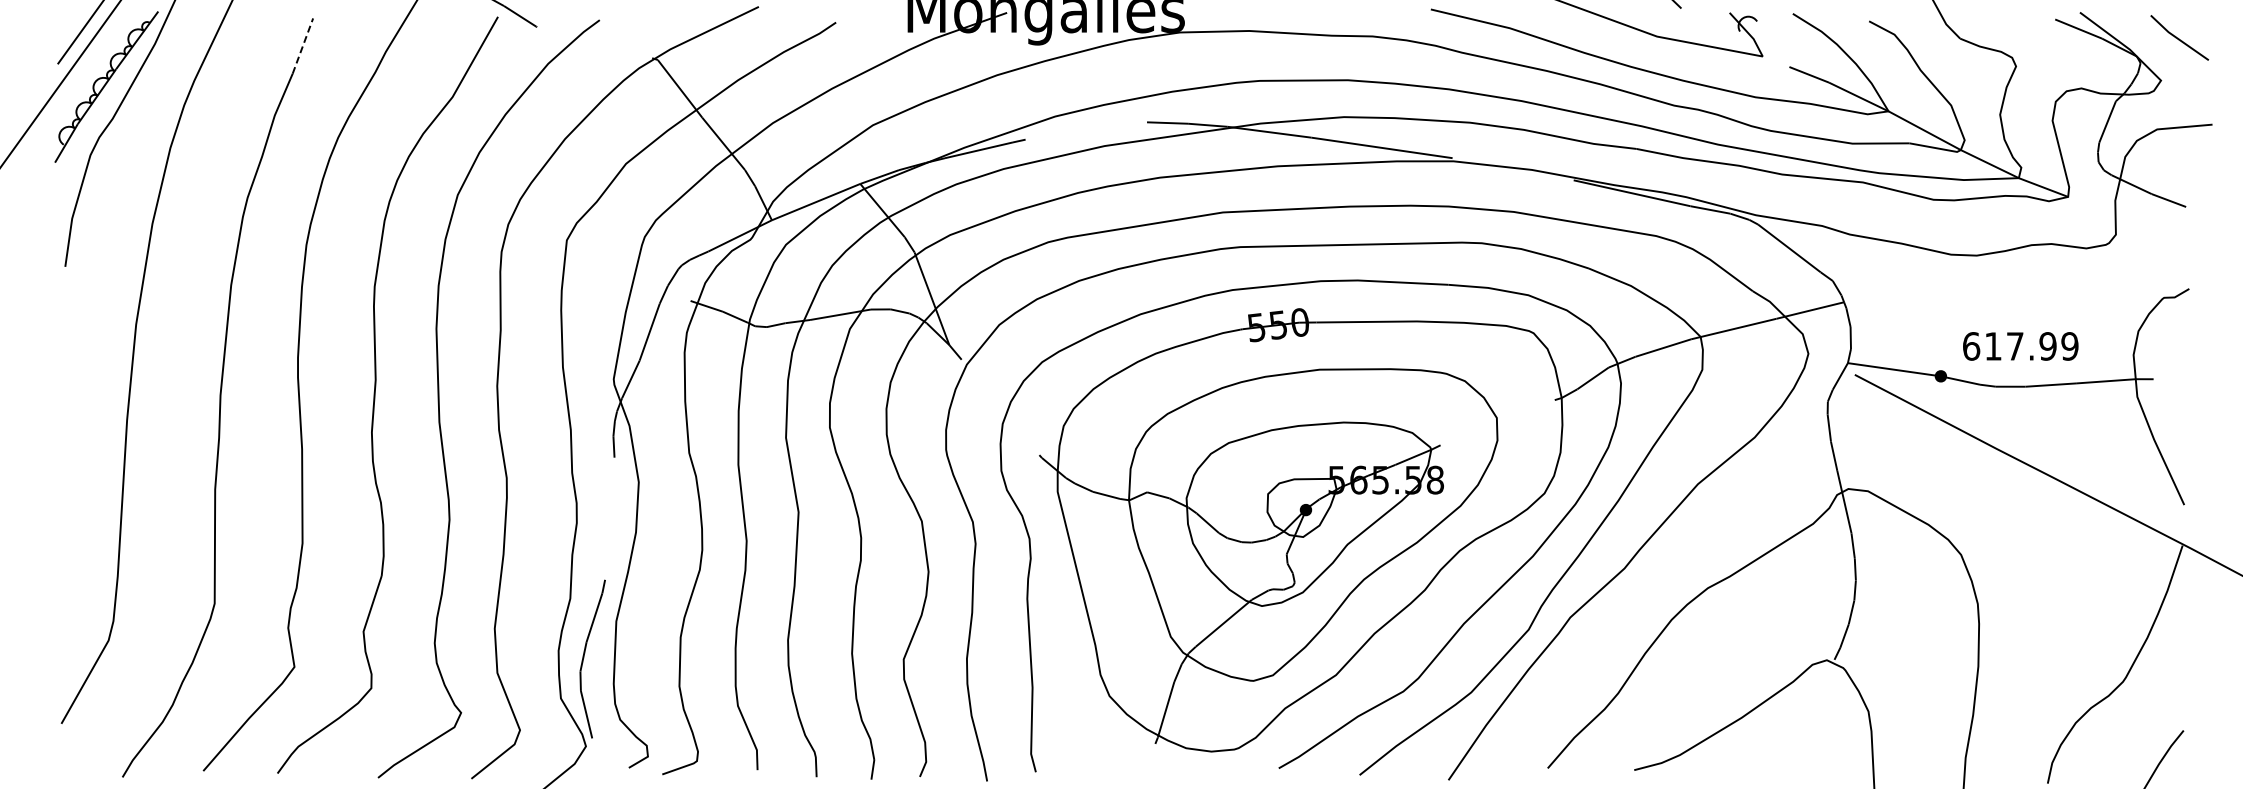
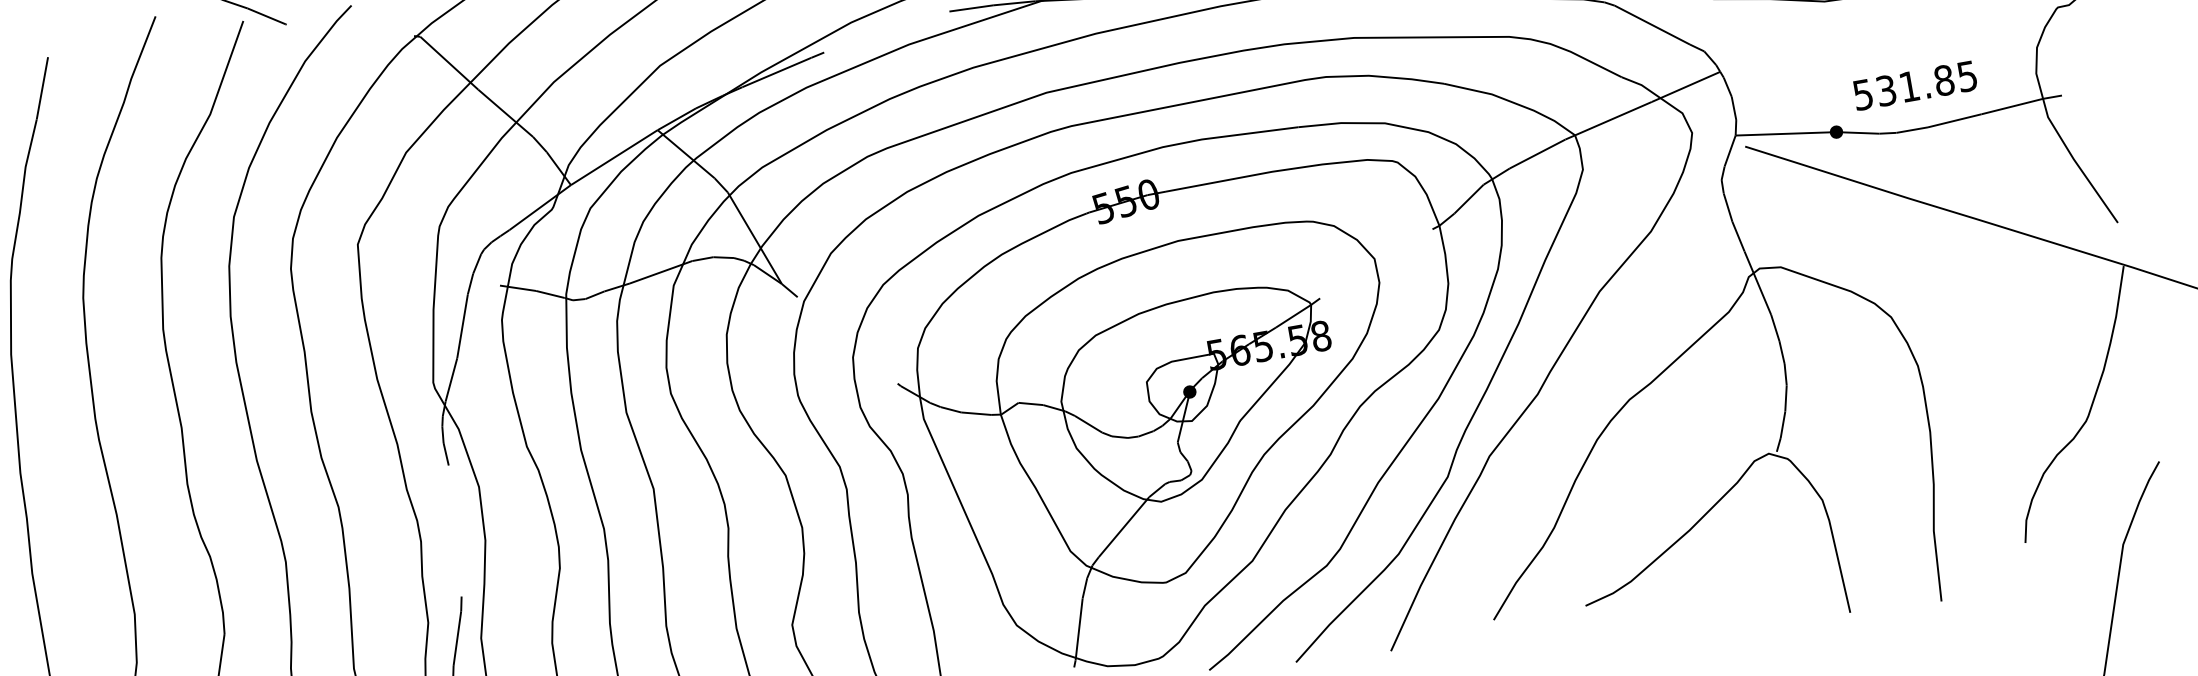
line: (303, 45) -> (42, 87), dashed -> solid
text: (2020, 346) -> (1915, 85), 617.99 -> 531.85

